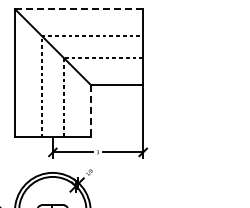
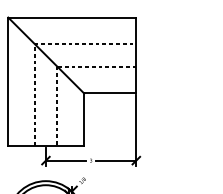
line: (79, 9) -> (72, 17), dashed -> solid
line: (90, 111) -> (83, 119), dashed -> solid

